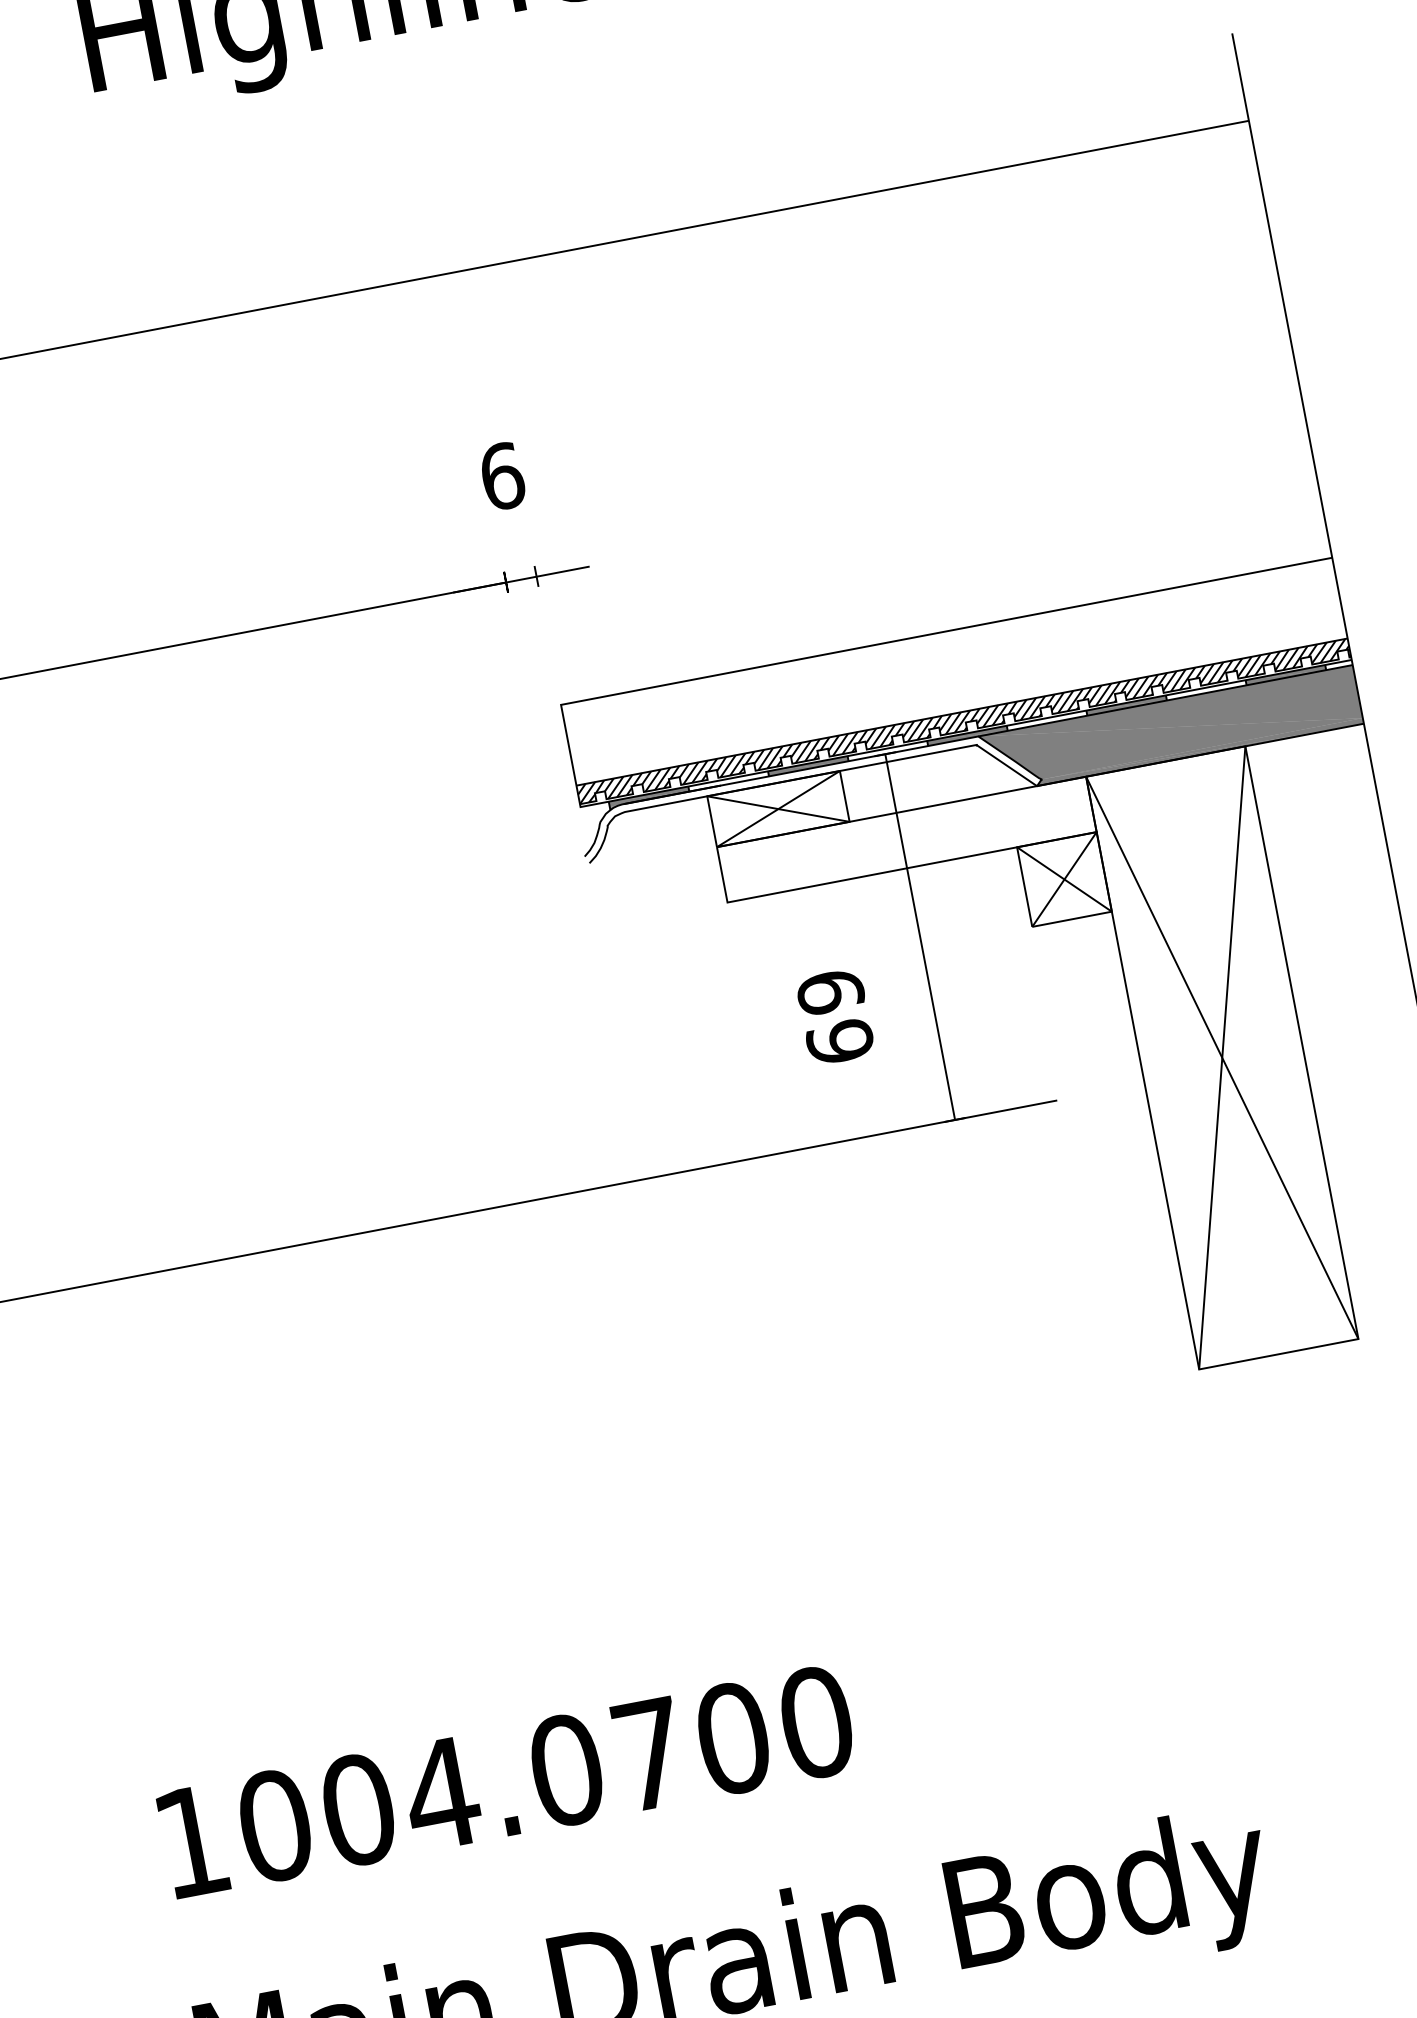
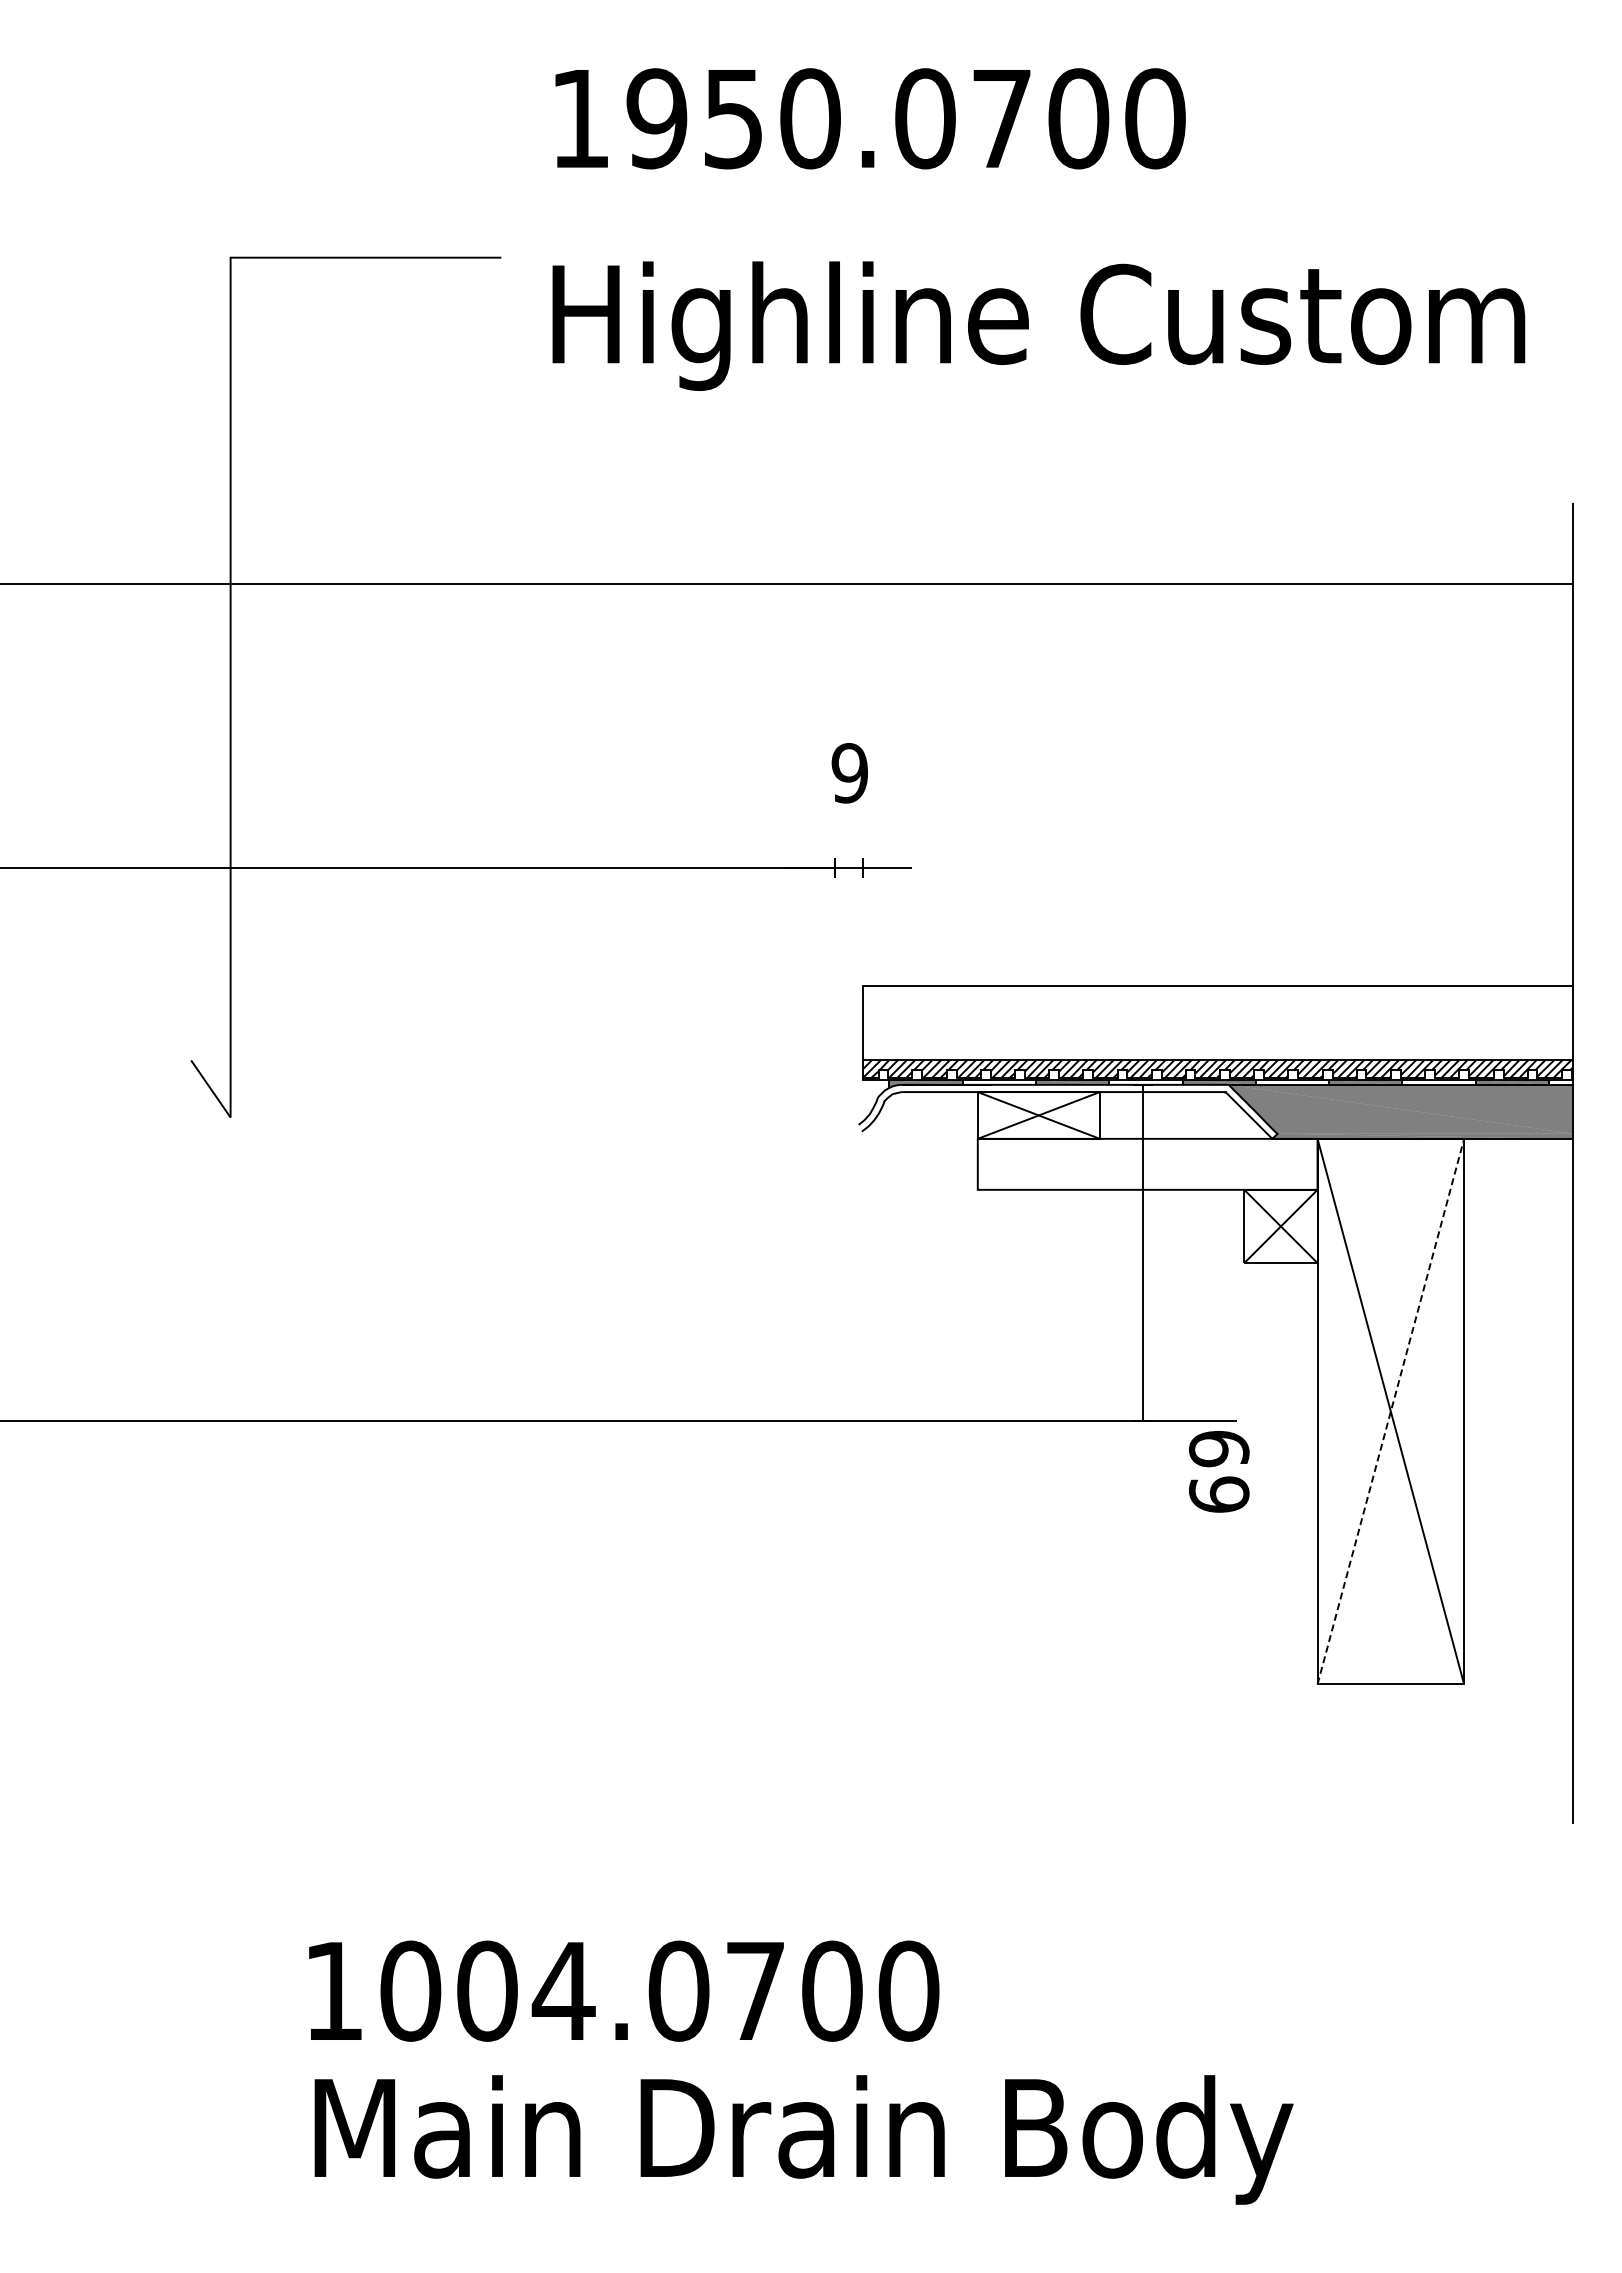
text: (501, 476) -> (849, 773), 6 -> 9
text: (835, 1016) -> (1219, 1471), moved
line: (1221, 1057) -> (1390, 1411), solid -> dashed
text: (507, 1780) -> (624, 1990), moved

